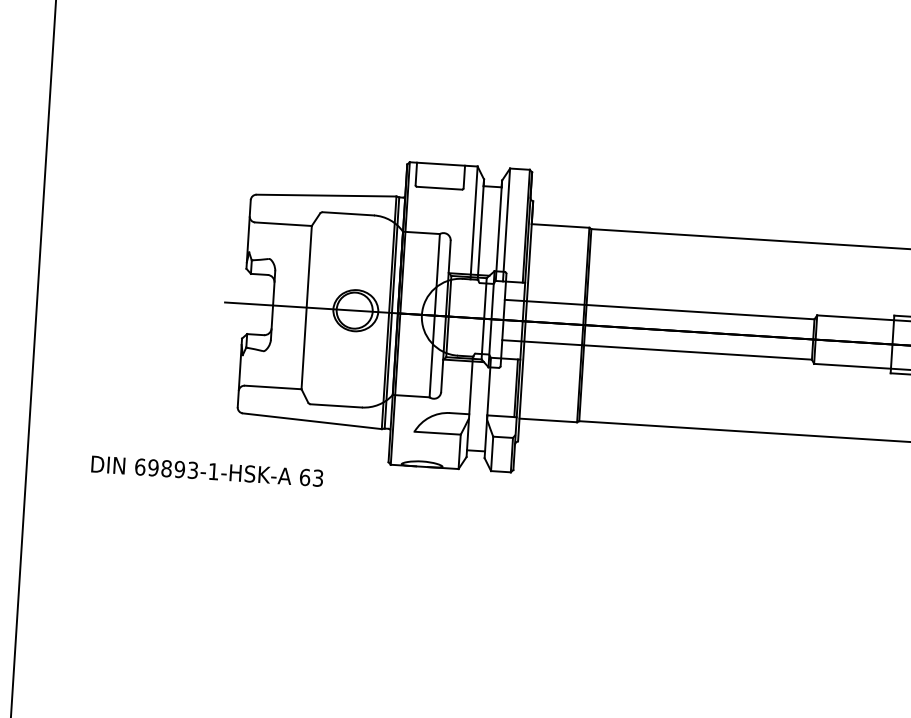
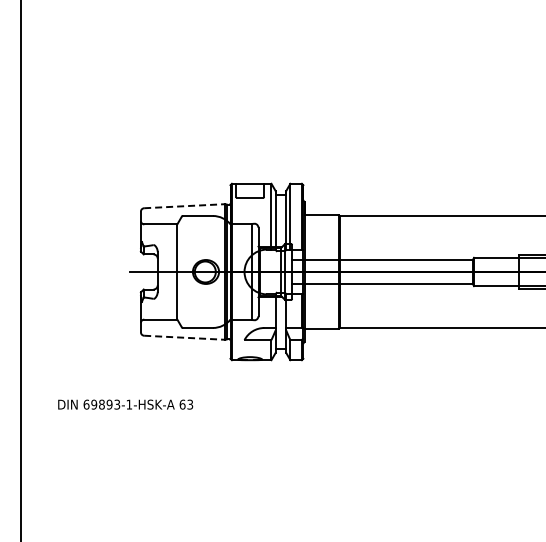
line: (326, 196) -> (184, 206), solid -> dashed
line: (311, 420) -> (184, 337), solid -> dashed
text: (207, 470) -> (125, 404), moved

